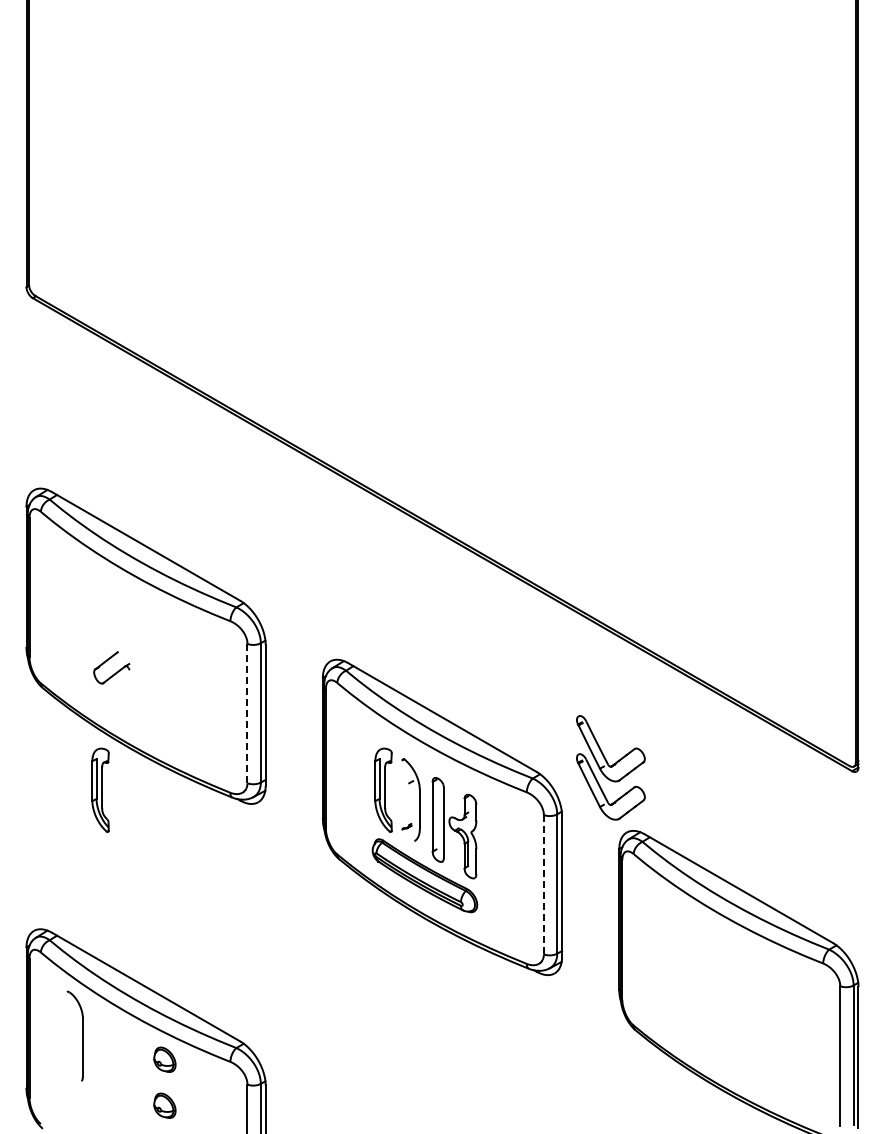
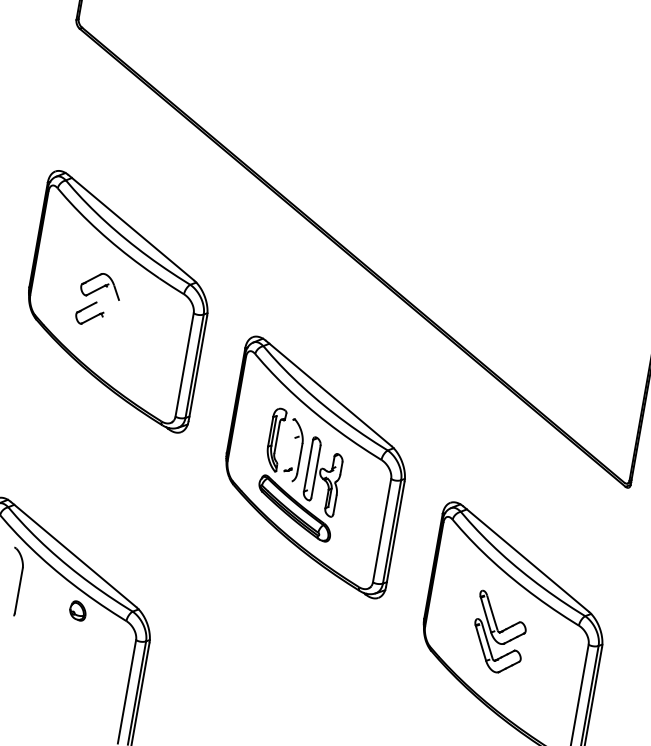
part: (120, 629) -> (101, 286), added
line: (247, 713) -> (184, 364), dashed -> solid
part: (610, 767) -> (499, 632), moved
part: (100, 789) -> (65, 402), removed
line: (543, 884) -> (381, 530), dashed -> solid
part: (164, 1105) -> (71, 644), removed

